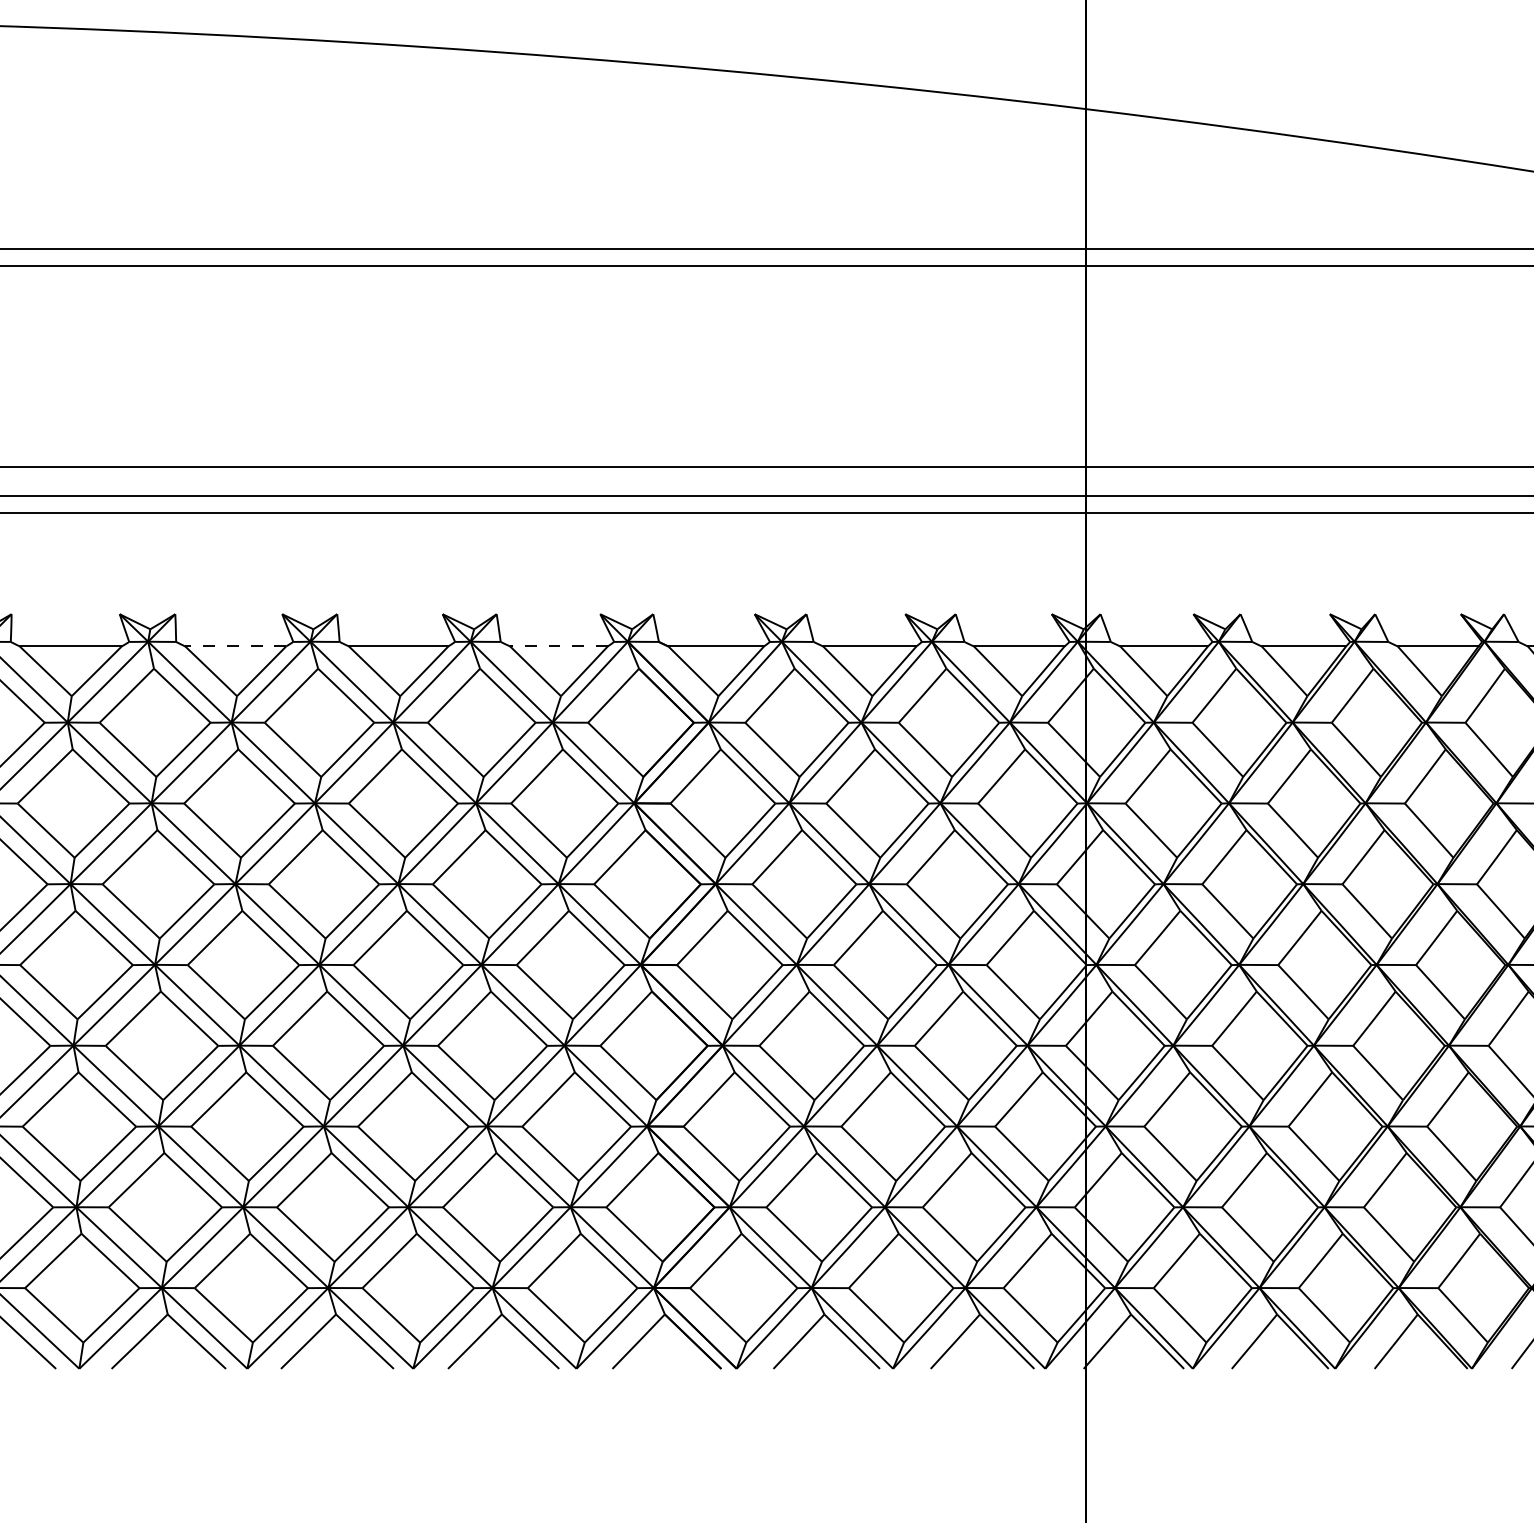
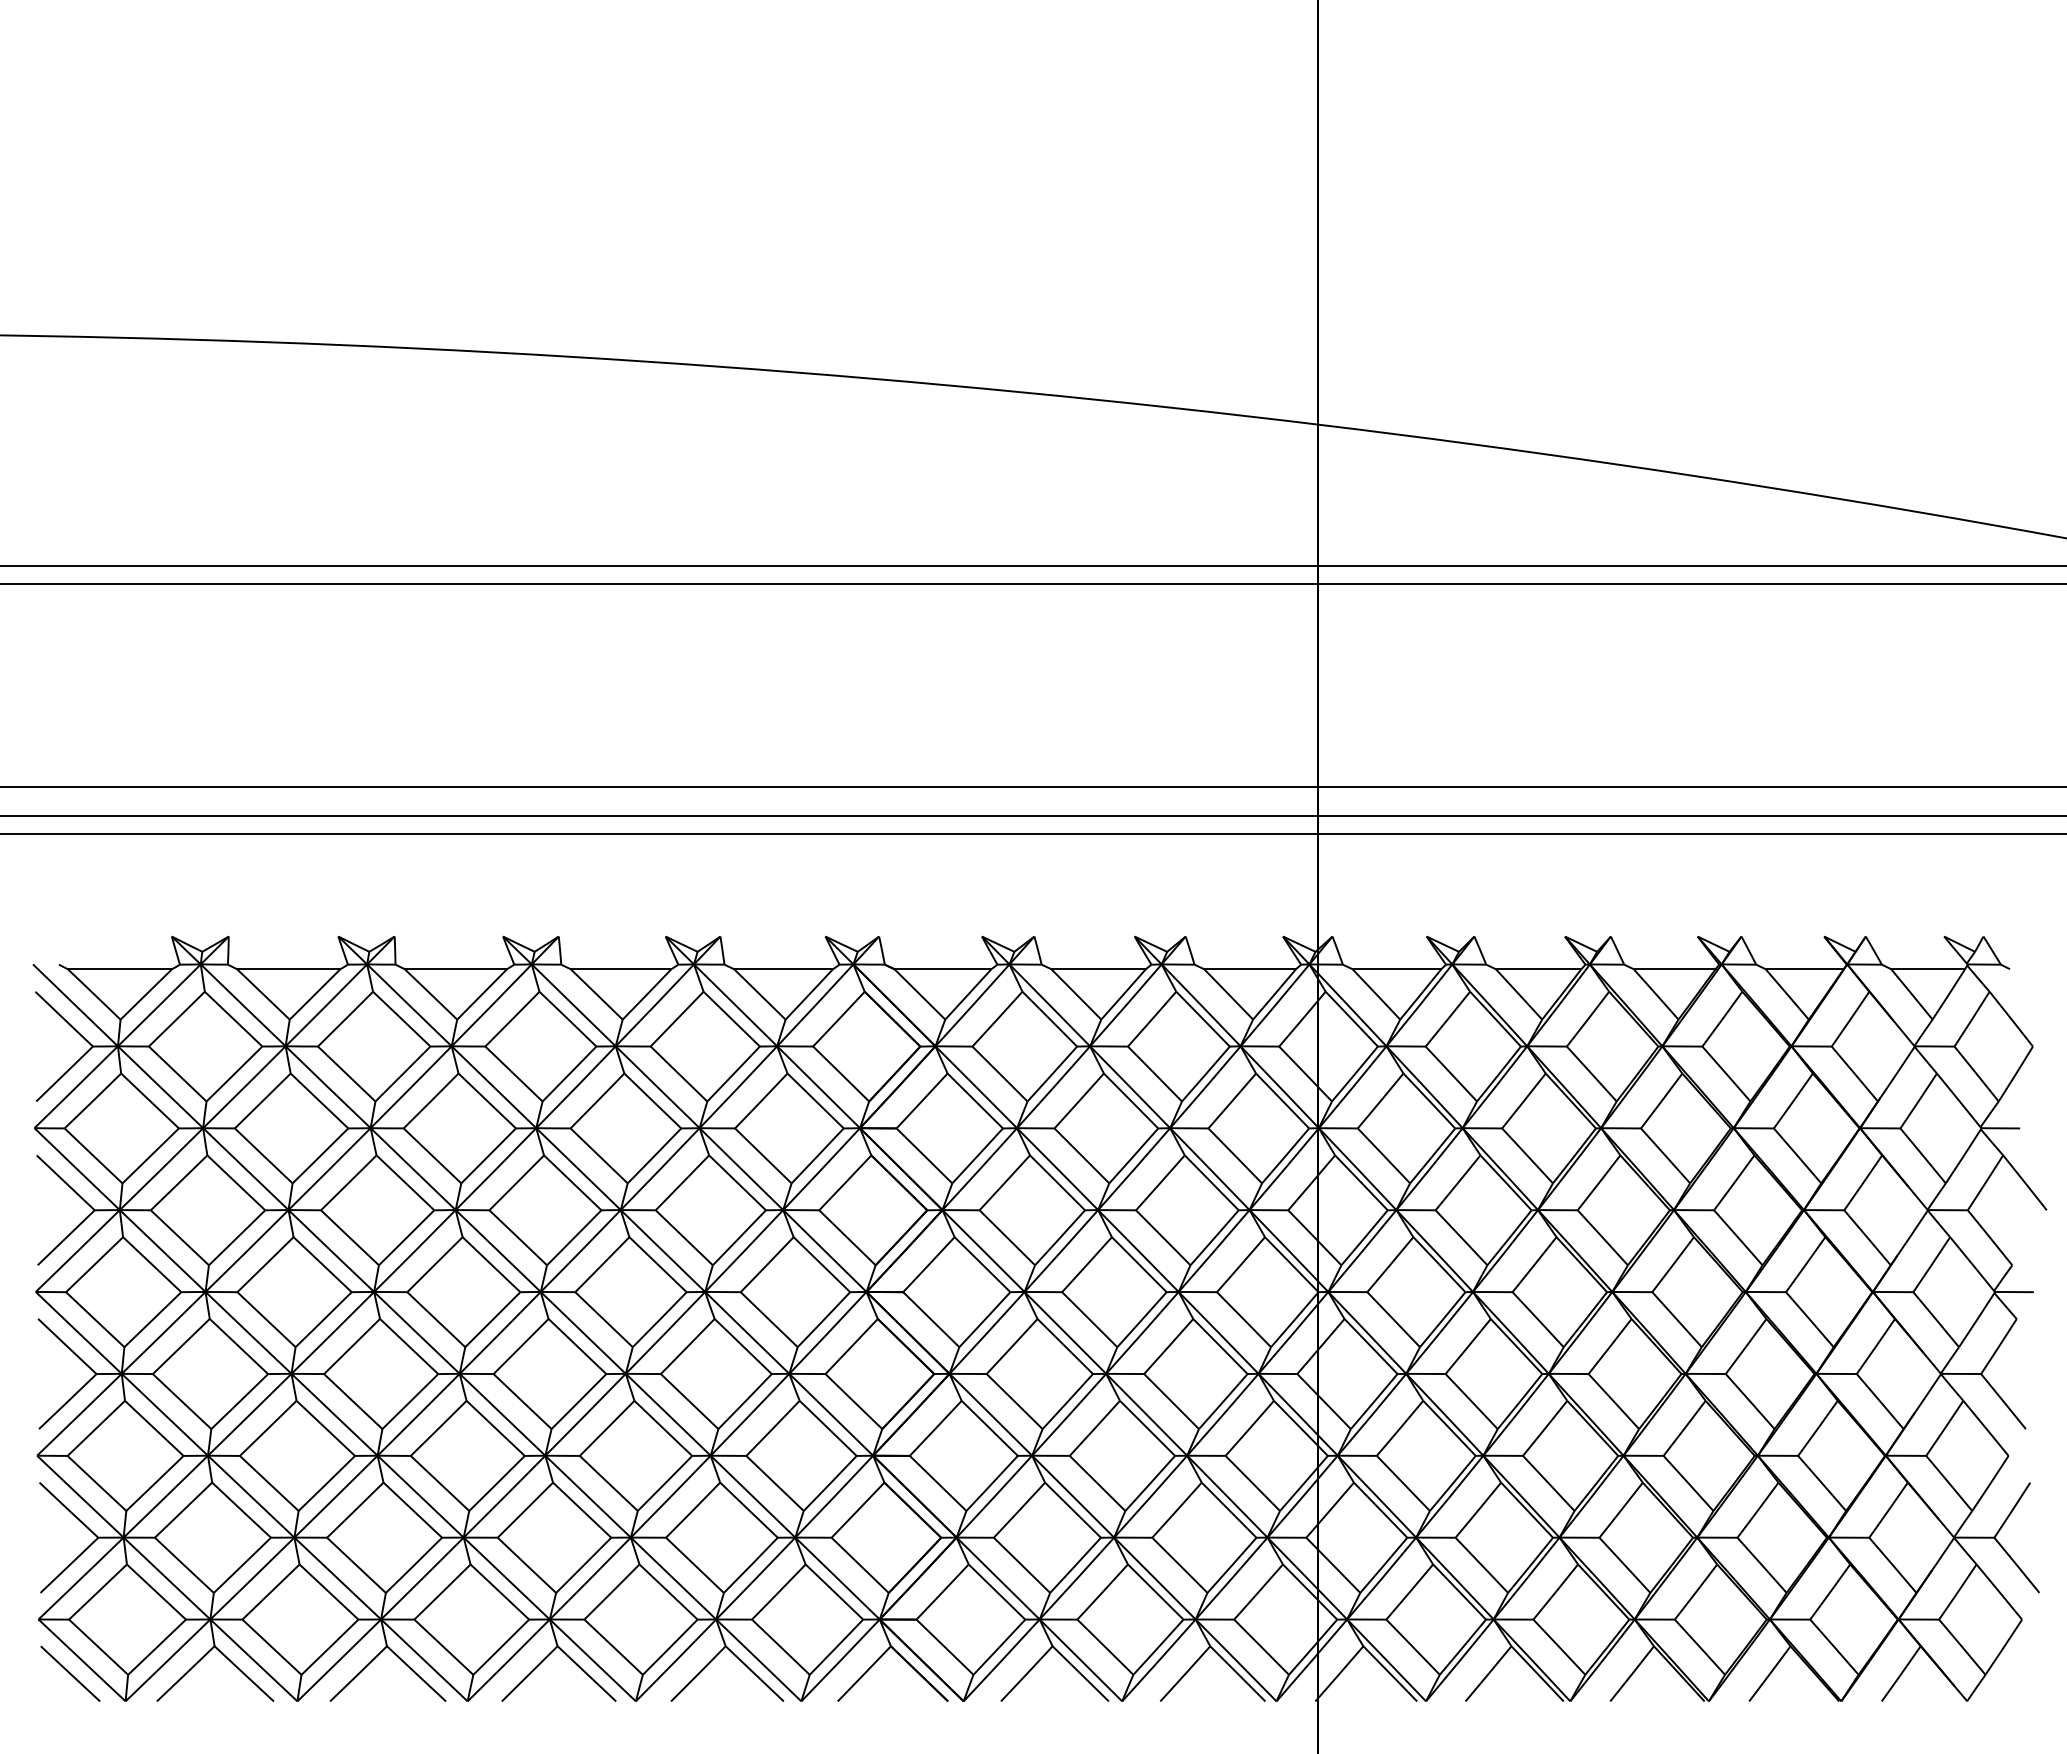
line: (235, 646) -> (455, 969), dashed -> solid
line: (558, 646) -> (783, 969), dashed -> solid

